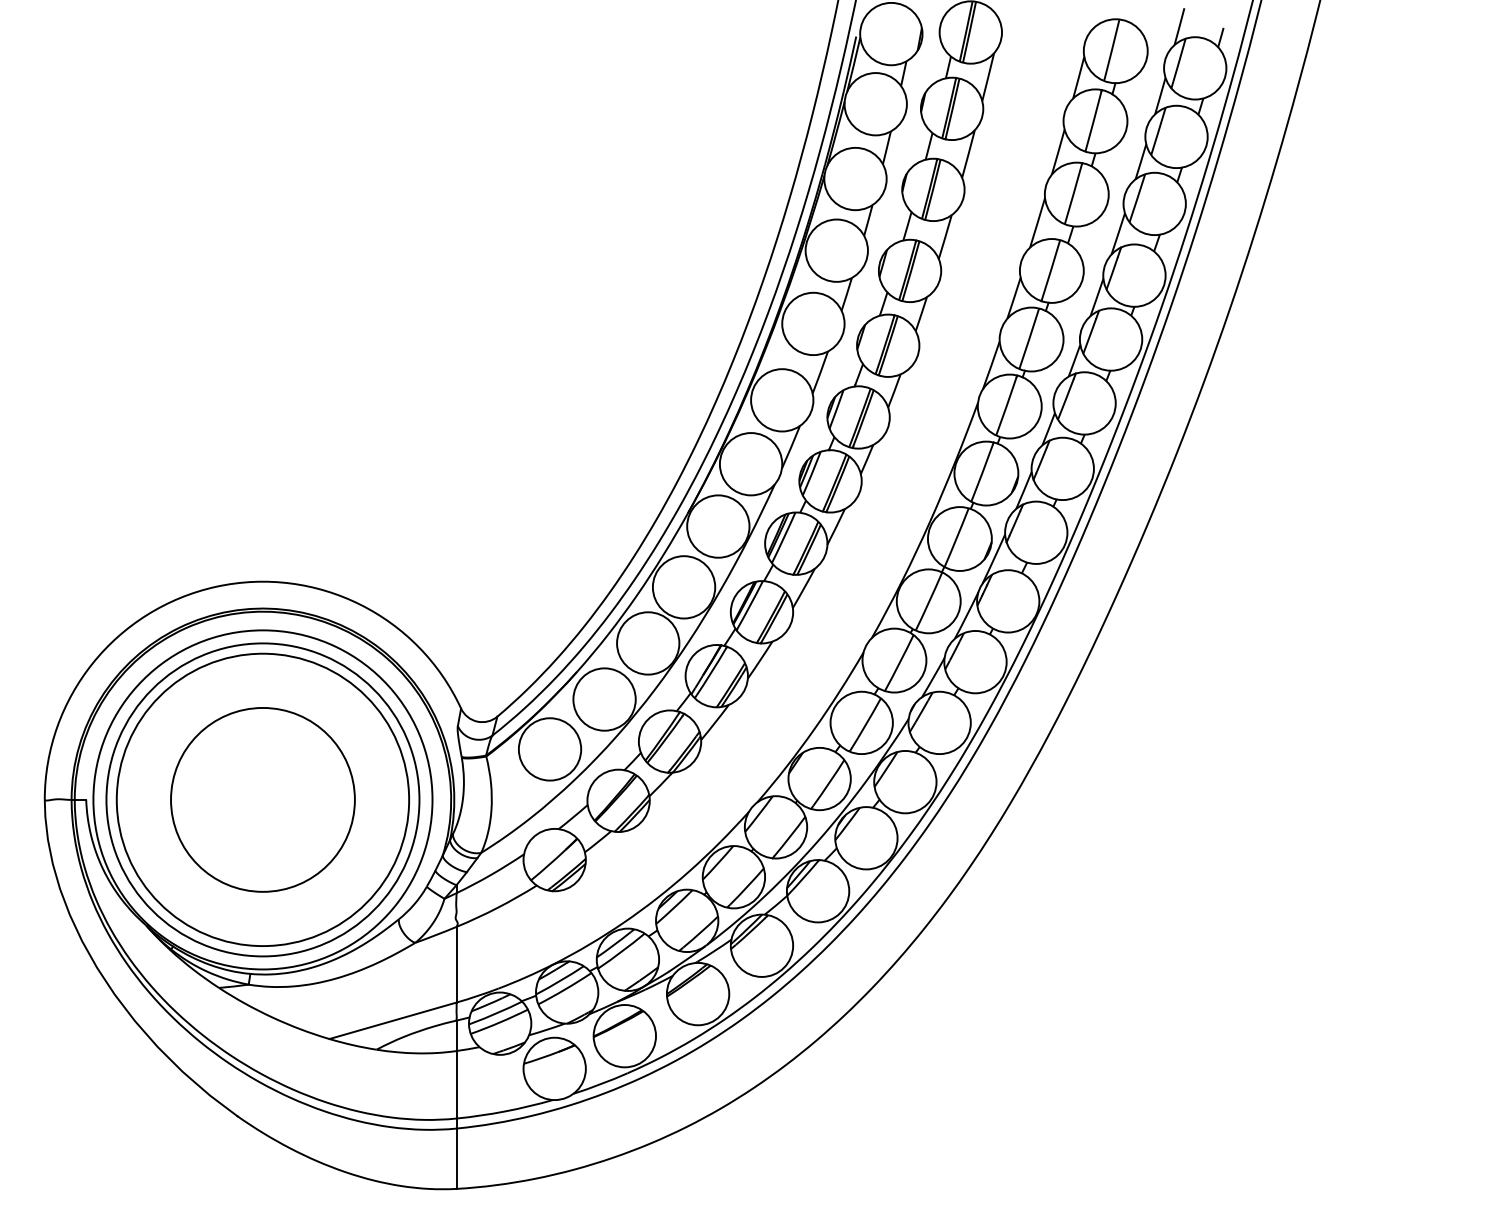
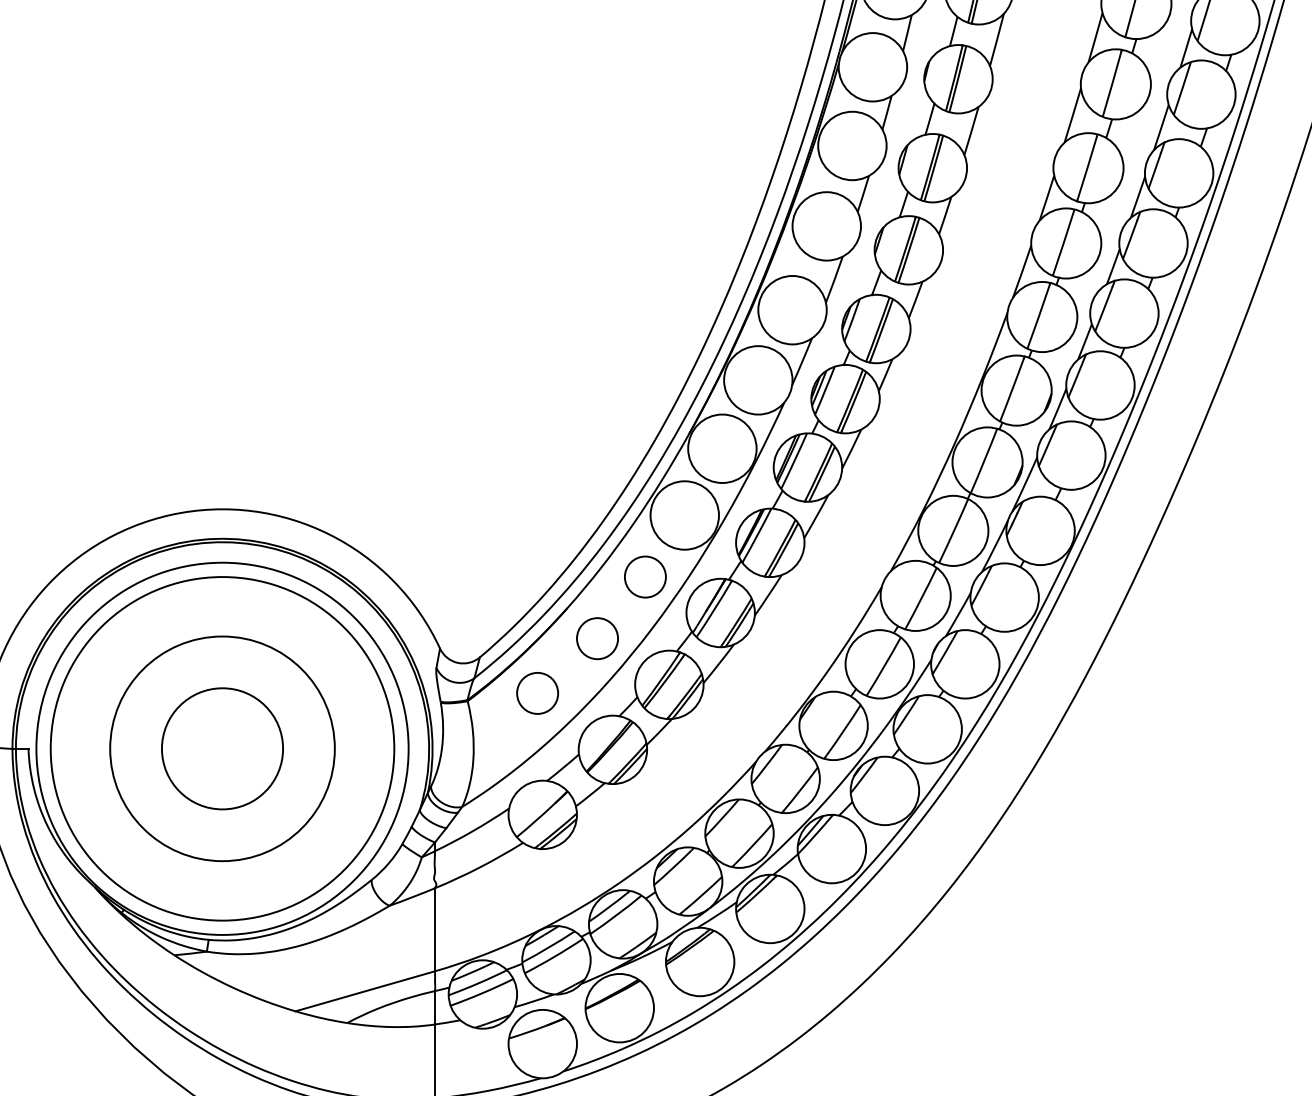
circle: (648, 643) -> (645, 577), size x0.6
circle: (604, 699) -> (597, 638), size x0.6
circle: (549, 749) -> (537, 693), size x0.6
circle: (262, 799) -> (222, 748), size x0.6
circle: (262, 799) -> (222, 748), size x0.7

